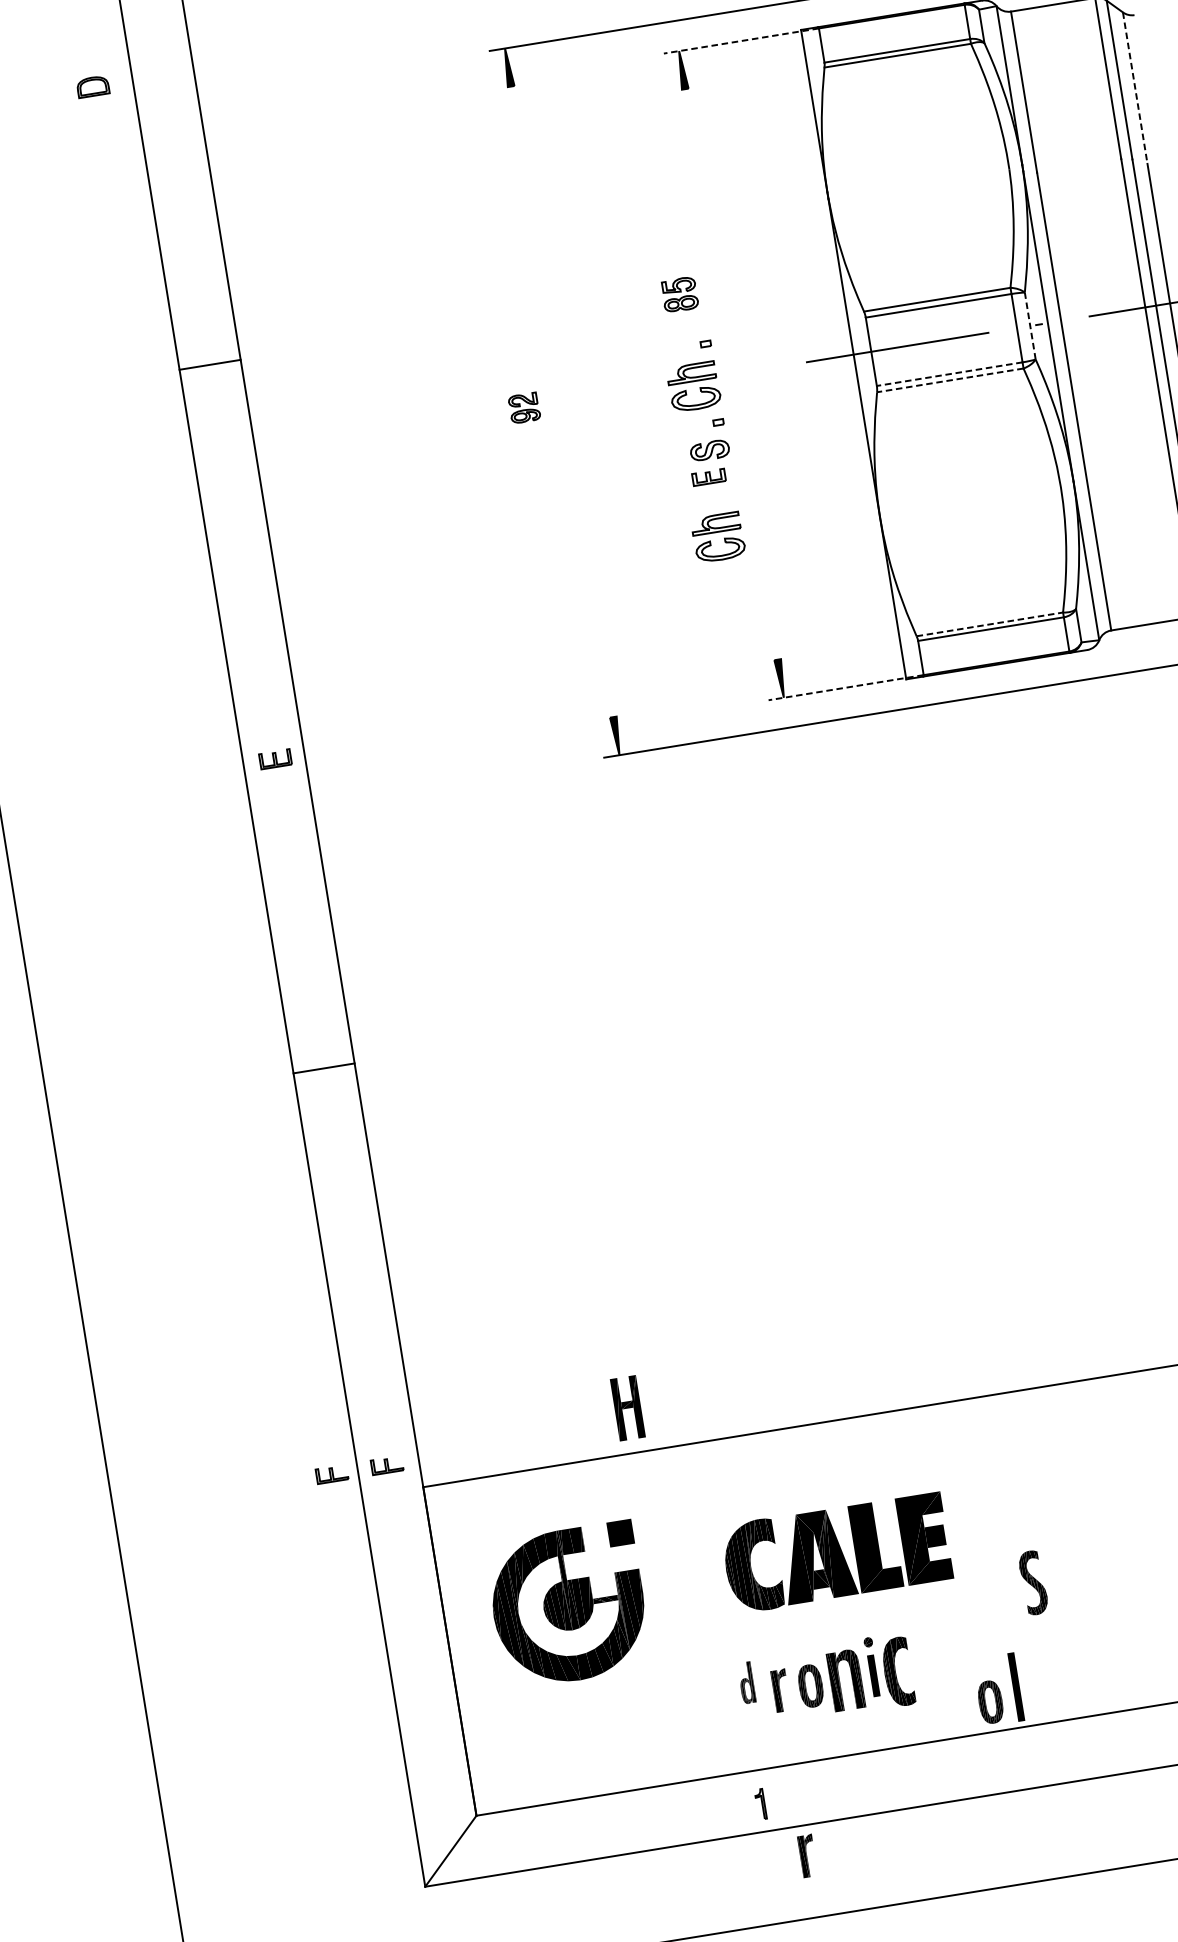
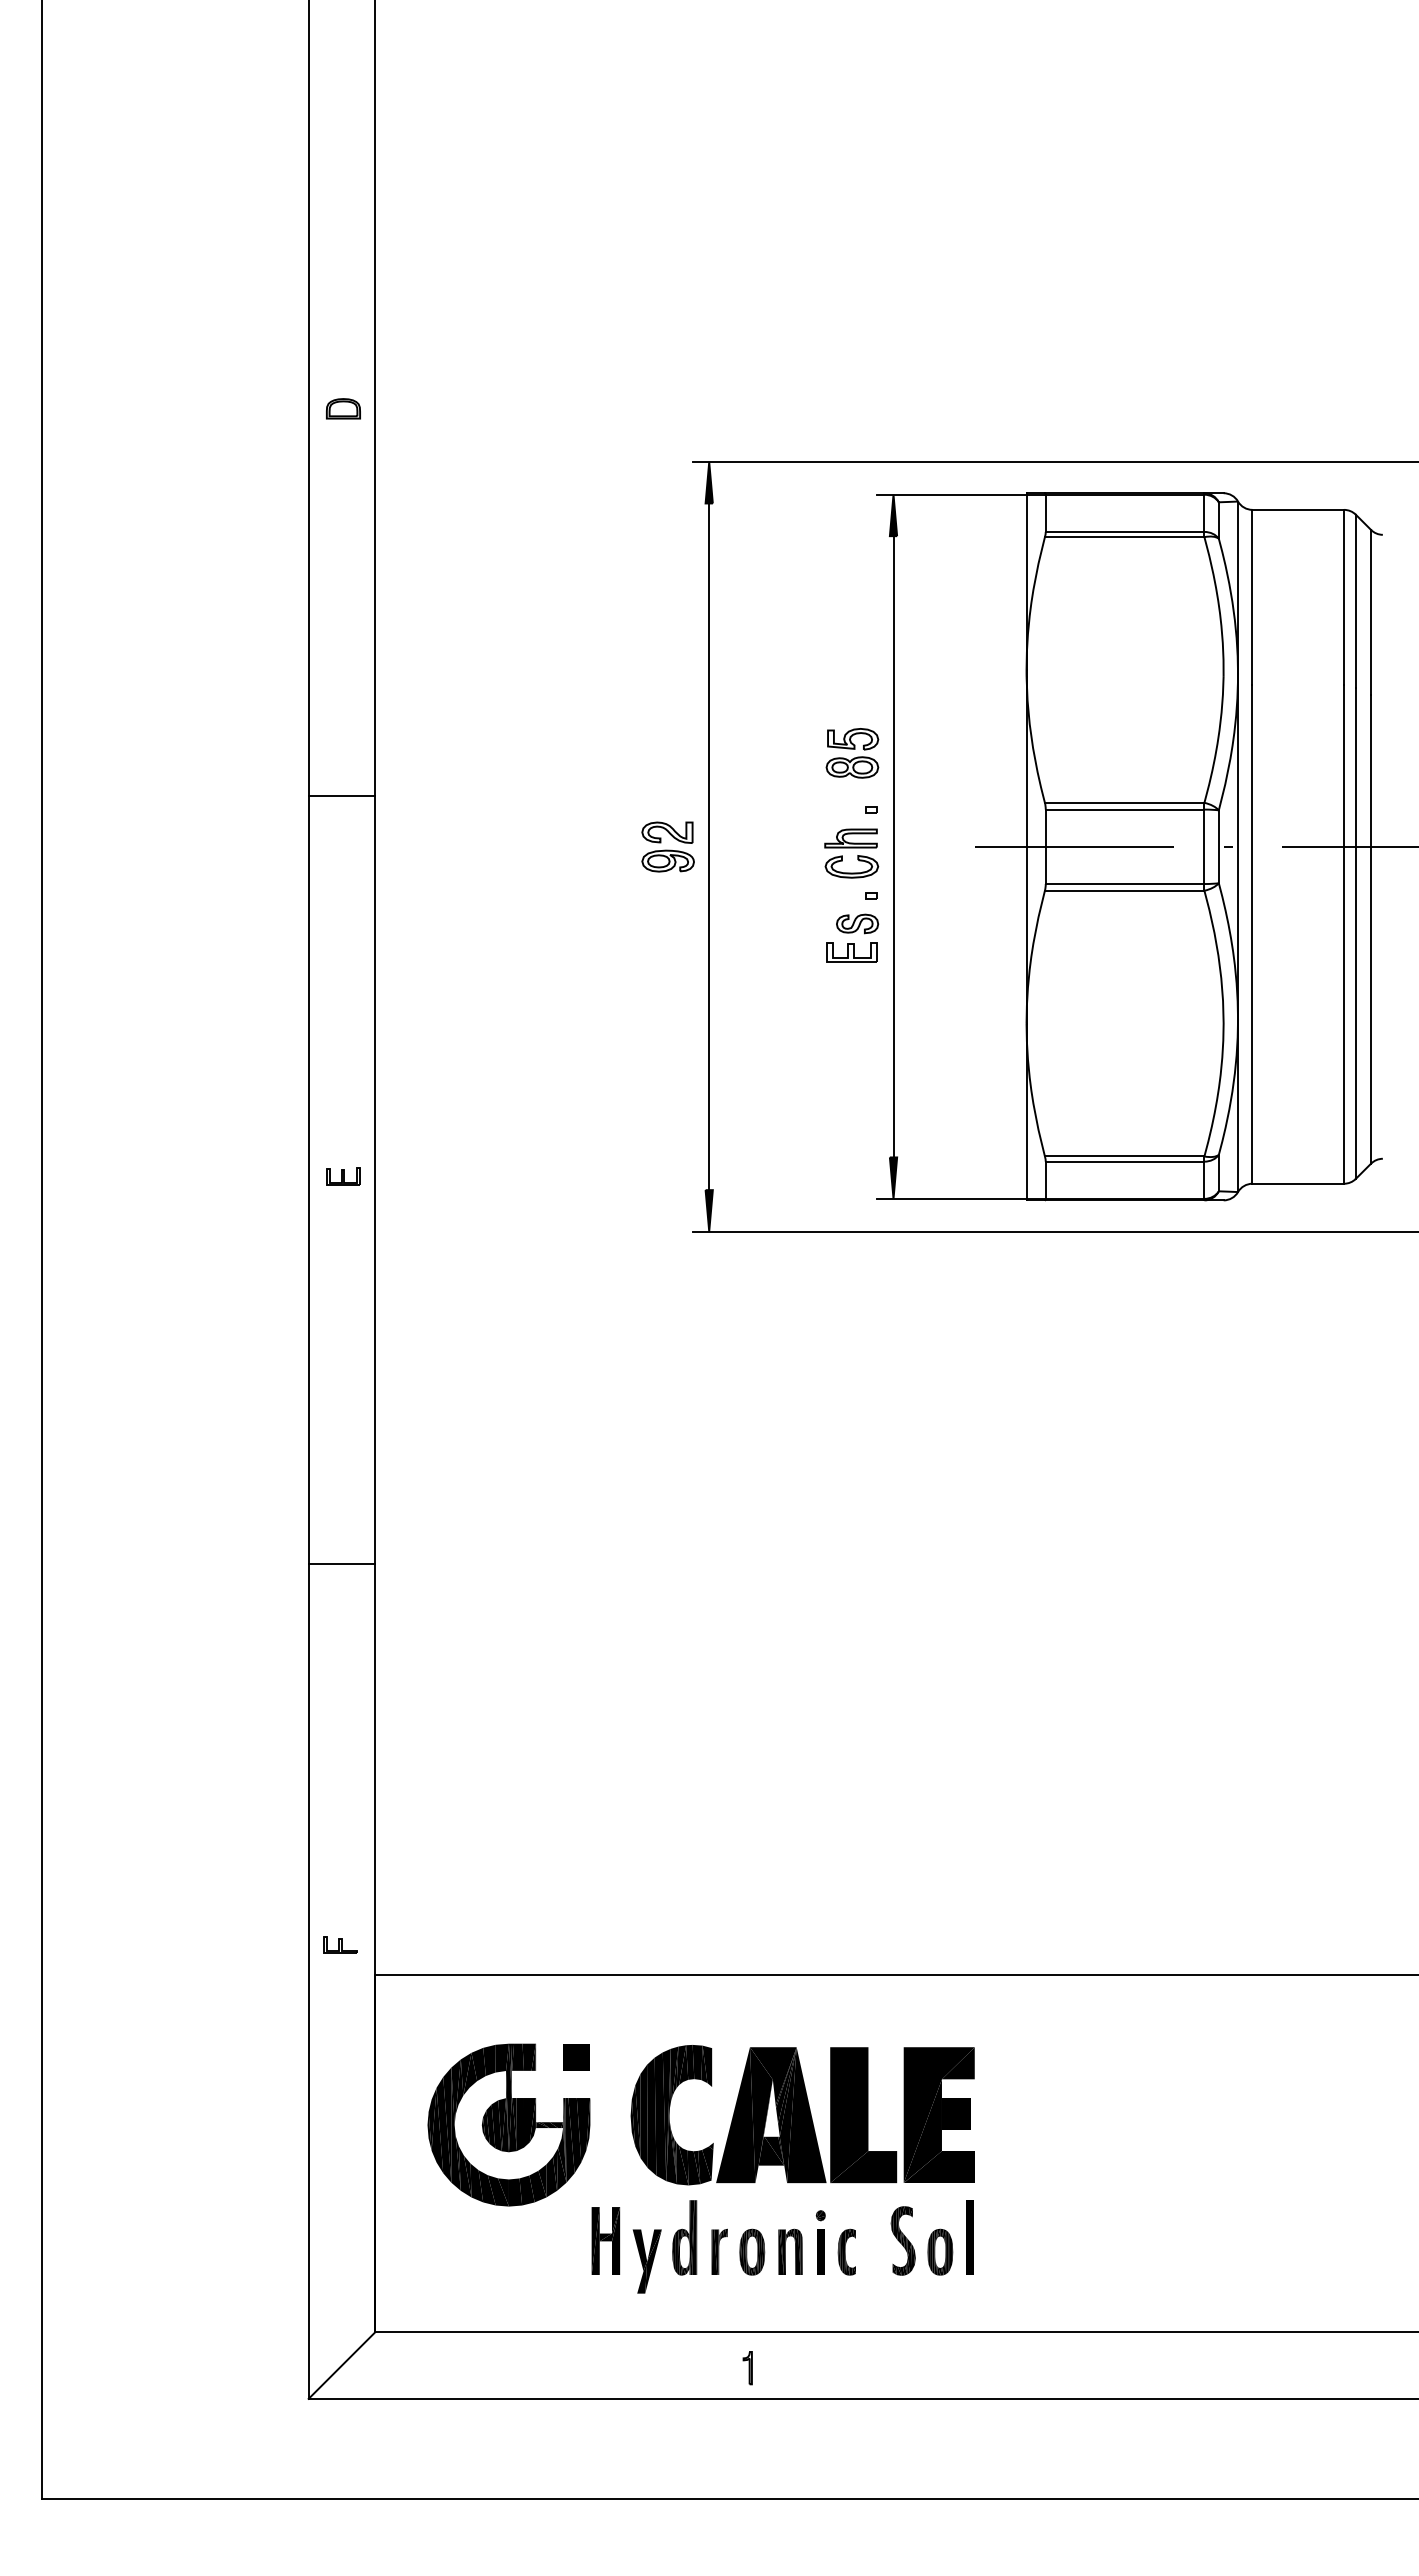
line: (740, 40) -> (960, 494), dashed -> solid
part: (93, 86) -> (343, 408), moved
line: (1135, 88) -> (1371, 612), dashed -> solid
part: (679, 294) -> (852, 753), size x1.43
line: (1029, 325) -> (1218, 846), dashed -> solid
line: (209, 365) -> (341, 796), moved
line: (731, 374) -> (893, 846), added
line: (949, 374) -> (1124, 884), dashed -> solid
line: (950, 380) -> (1124, 890), dashed -> solid
line: (562, 401) -> (709, 846), added
part: (523, 407) -> (667, 846), size x1.67
part: (708, 477) -> (851, 952), size x1.43
part: (718, 537) -> (851, 1017), removed
line: (989, 624) -> (1124, 1156), dashed -> solid
line: (845, 687) -> (960, 1198), dashed -> solid
line: (323, 1068) -> (341, 1564), moved
part: (627, 1407) -> (605, 2240), moved
part: (331, 1473) -> (280, 1944), removed
part: (836, 1553) -> (802, 2115), size x1.43
part: (1032, 1582) -> (902, 2240), moved
part: (897, 1671) -> (846, 2251), size x0.62
part: (845, 1679) -> (790, 2251), size x0.71
part: (746, 1682) -> (684, 2237), size x1.67
part: (1015, 1687) -> (969, 2237), moved
part: (990, 1701) -> (940, 2251), moved
part: (715, 1710) -> (646, 2261), added
part: (760, 1804) -> (747, 2368), moved
part: (807, 1855) -> (719, 2431), removed

